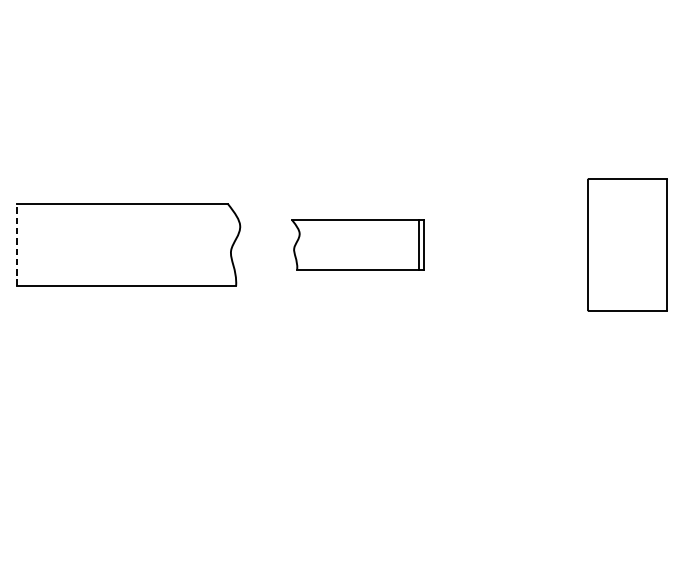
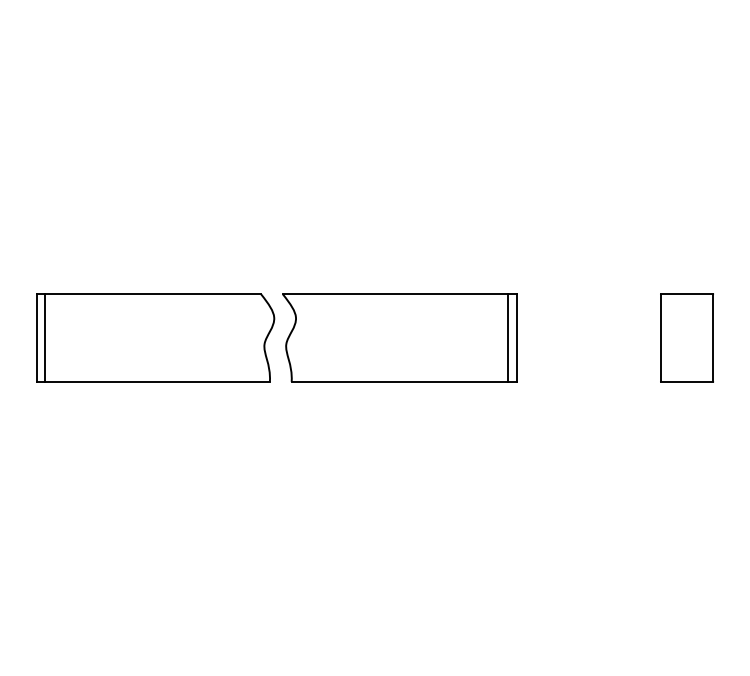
line: (25, 244) -> (45, 337), added
part: (357, 244) -> (399, 337), size x1.67
part: (627, 244) -> (686, 337), size x0.62
line: (17, 245) -> (36, 338), dashed -> solid

